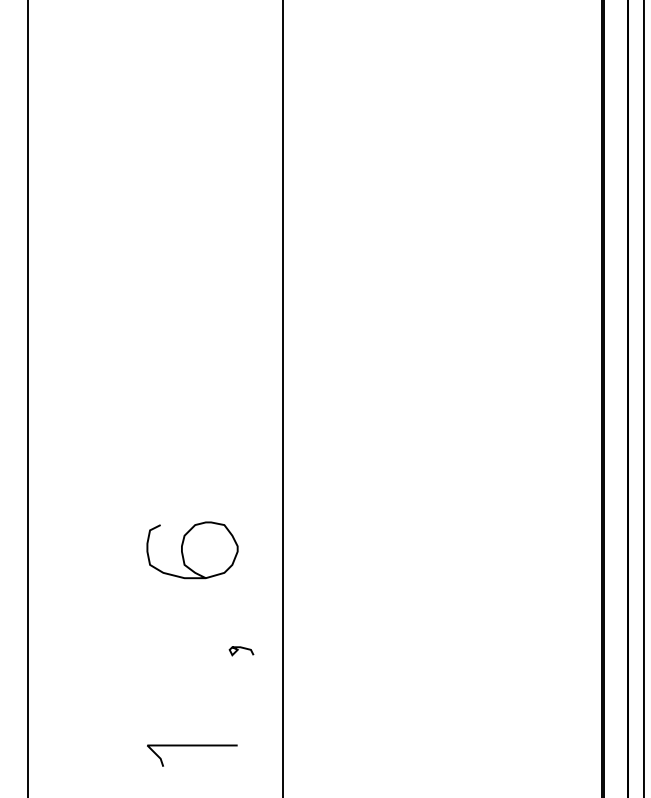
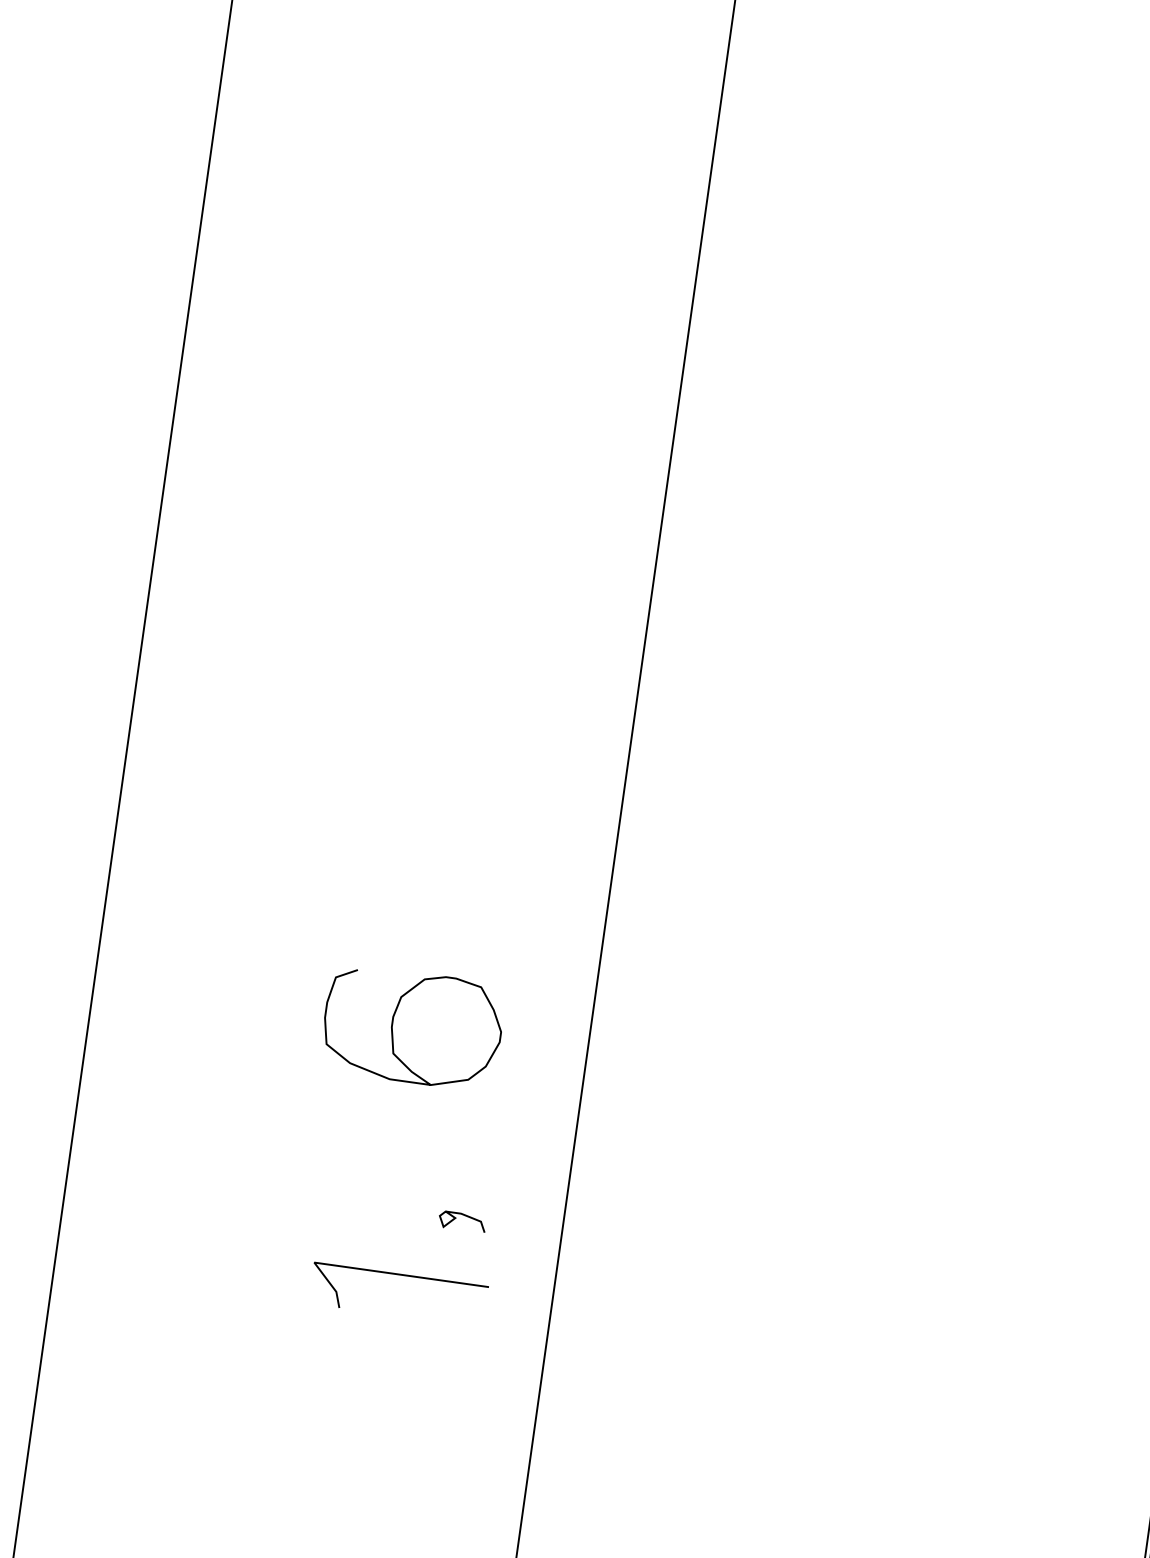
curve: (183, 553) -> (394, 1031), moved
curve: (241, 648) -> (463, 1216), moved
curve: (192, 746) -> (401, 1276), moved

